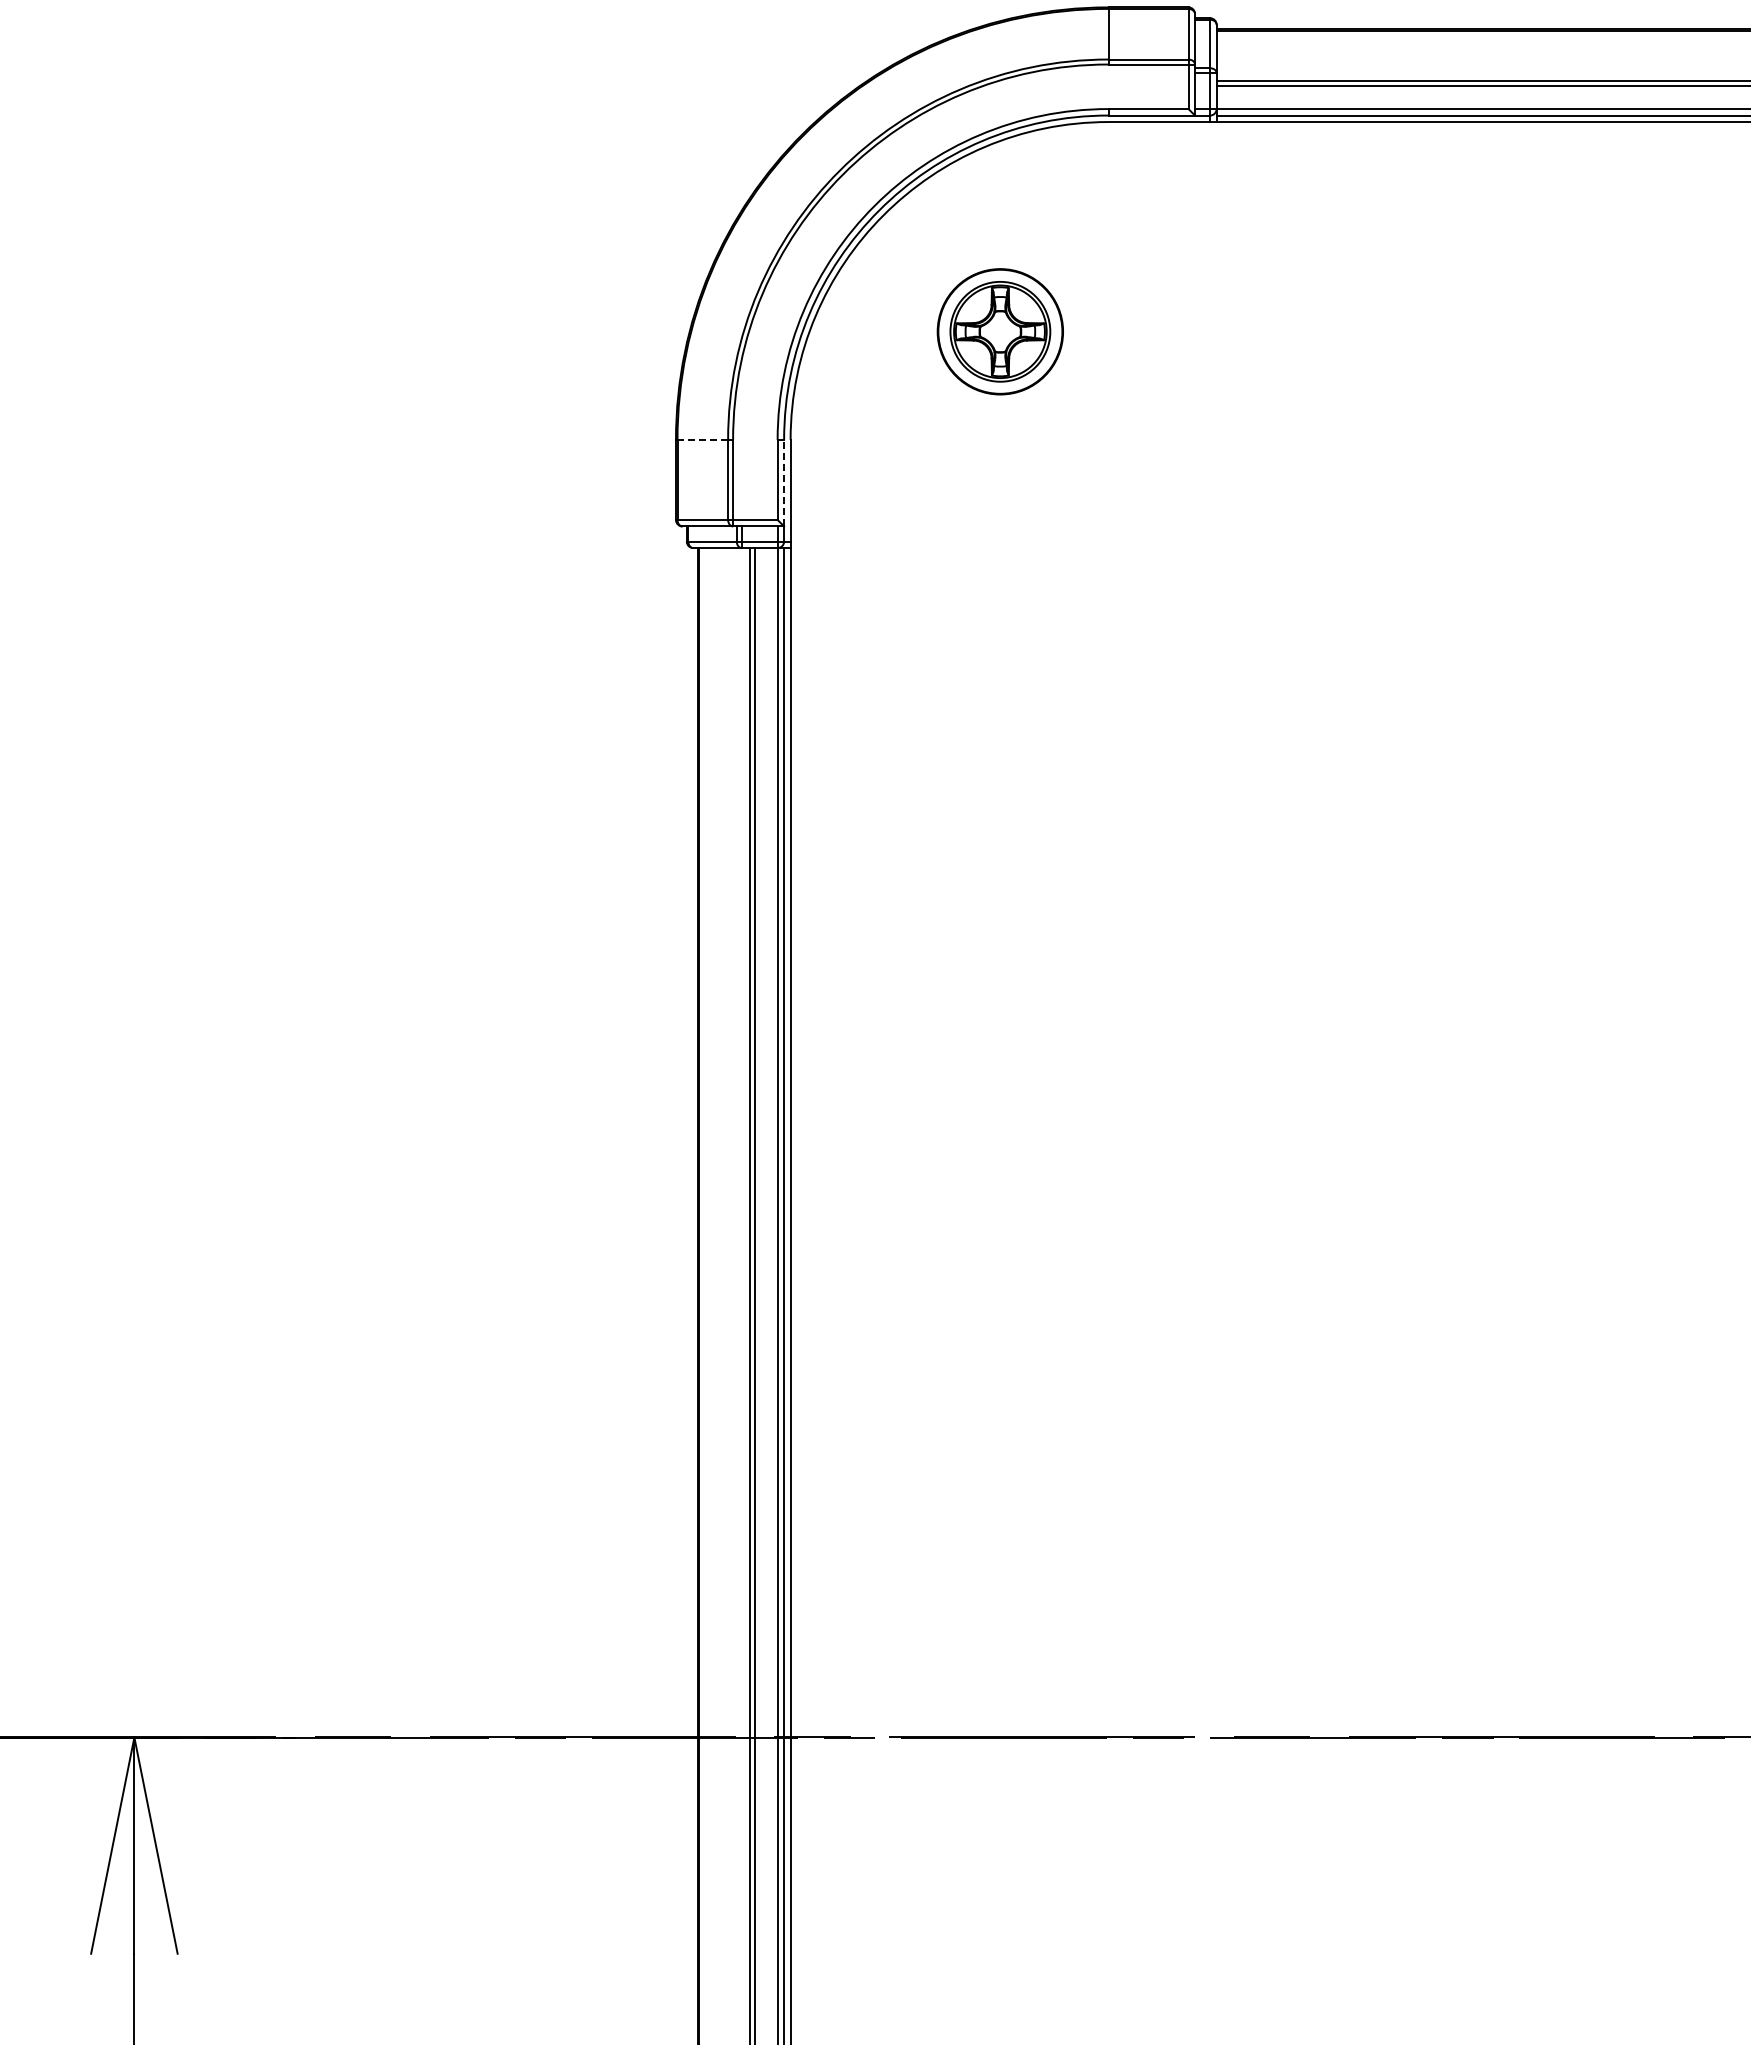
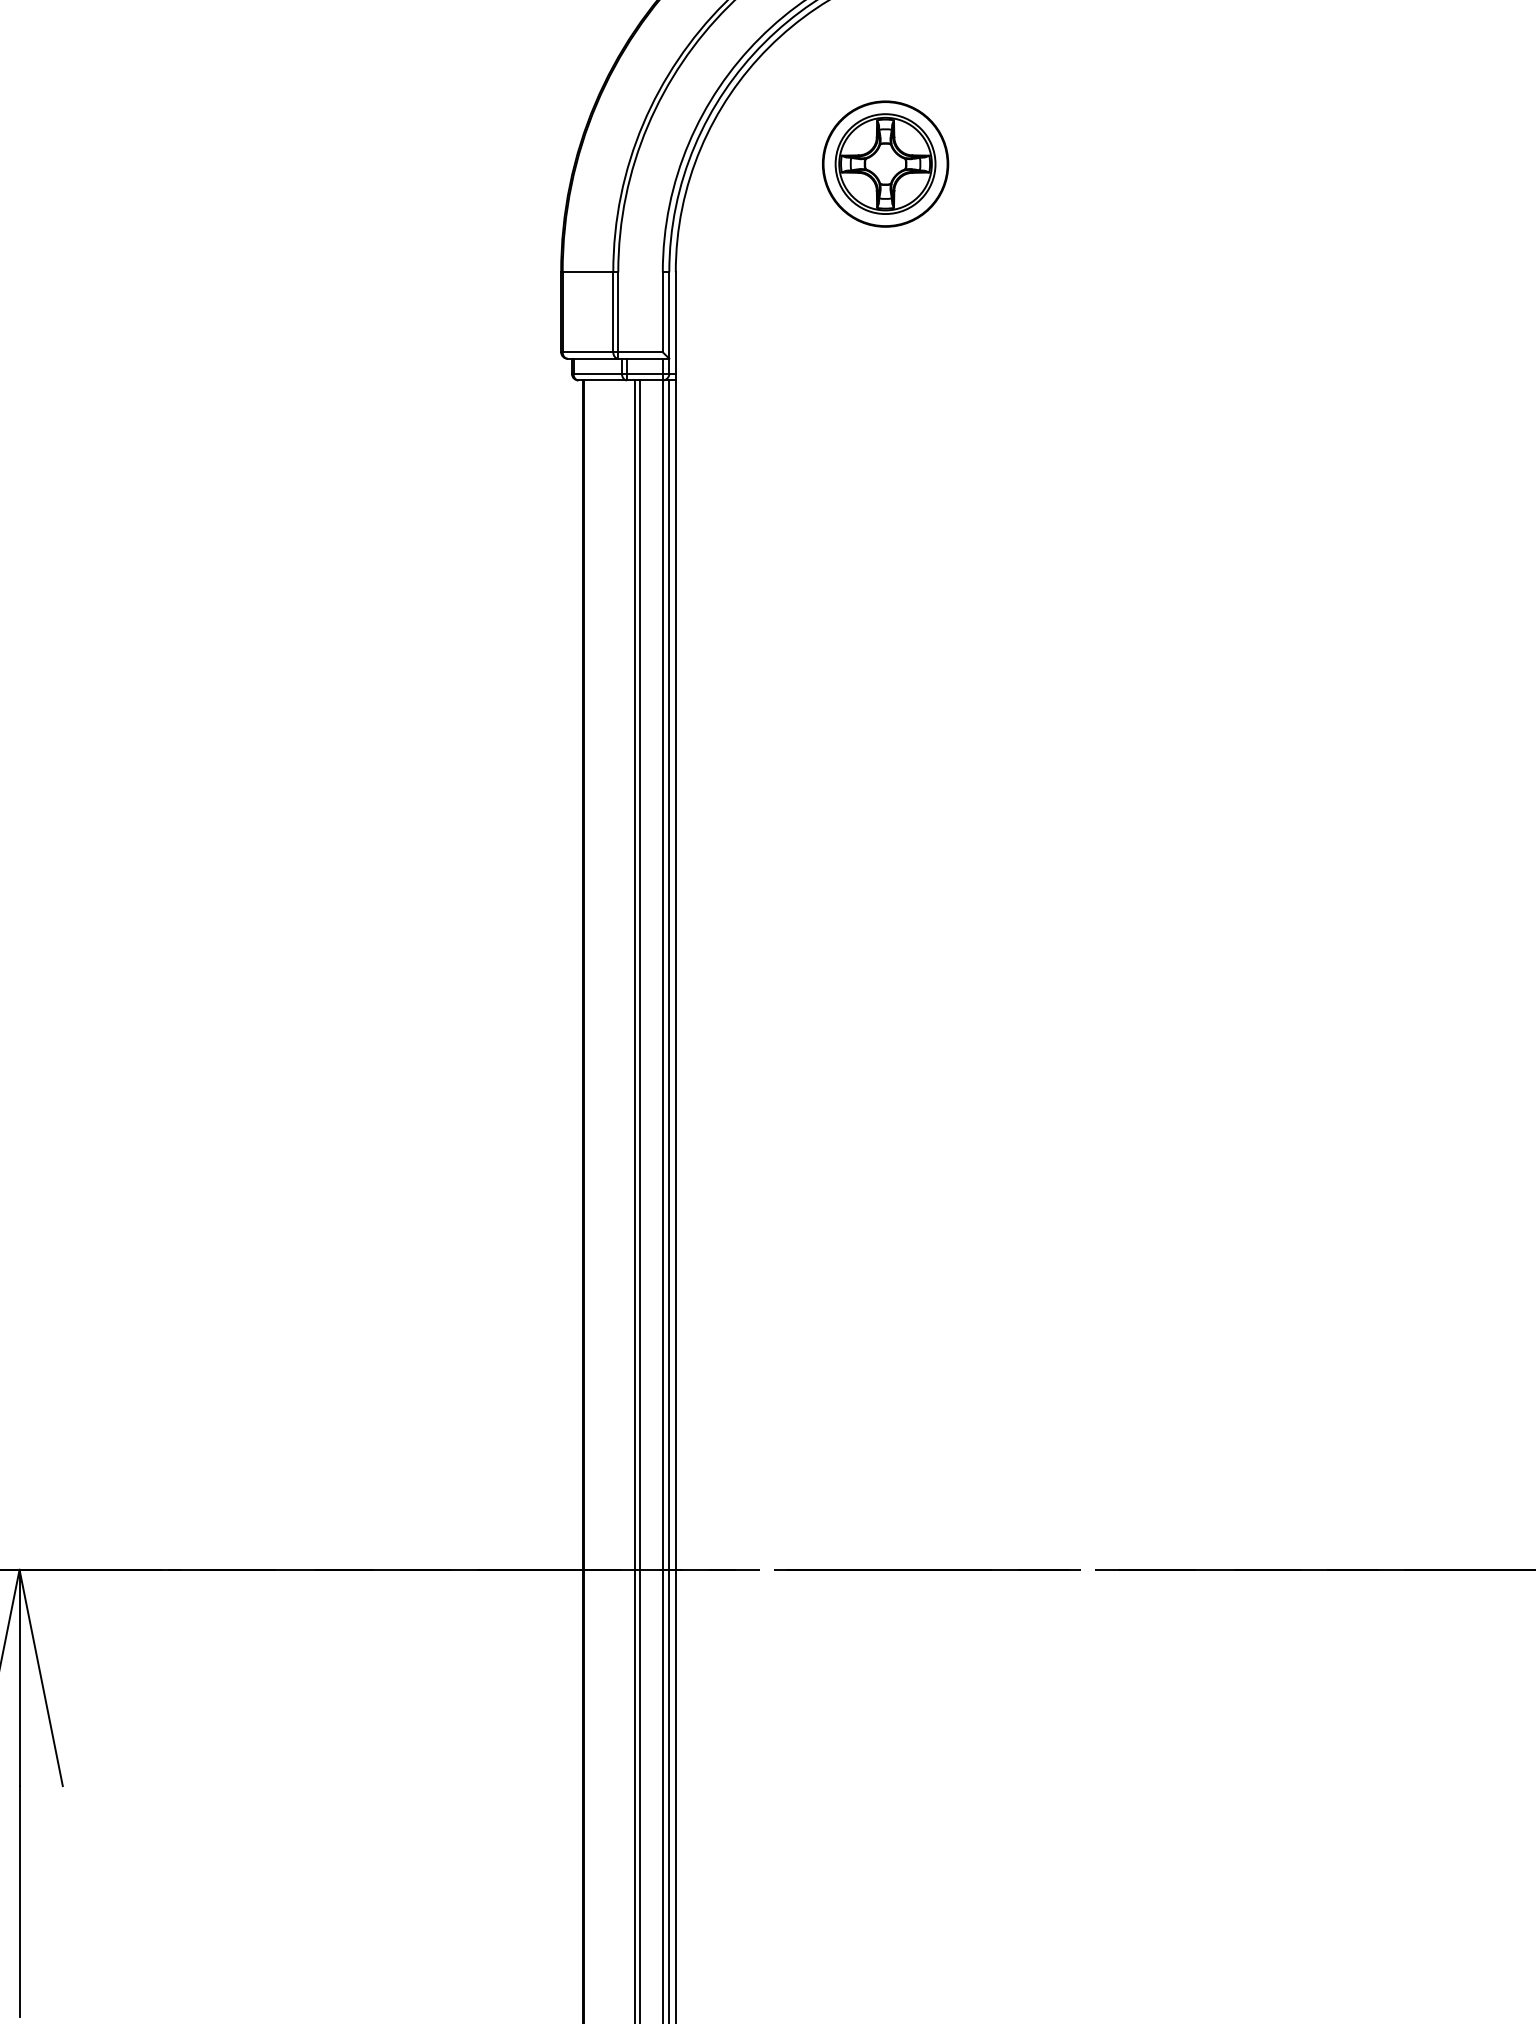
line: (702, 439) -> (587, 271), dashed -> solid
line: (784, 482) -> (669, 314), dashed -> solid

